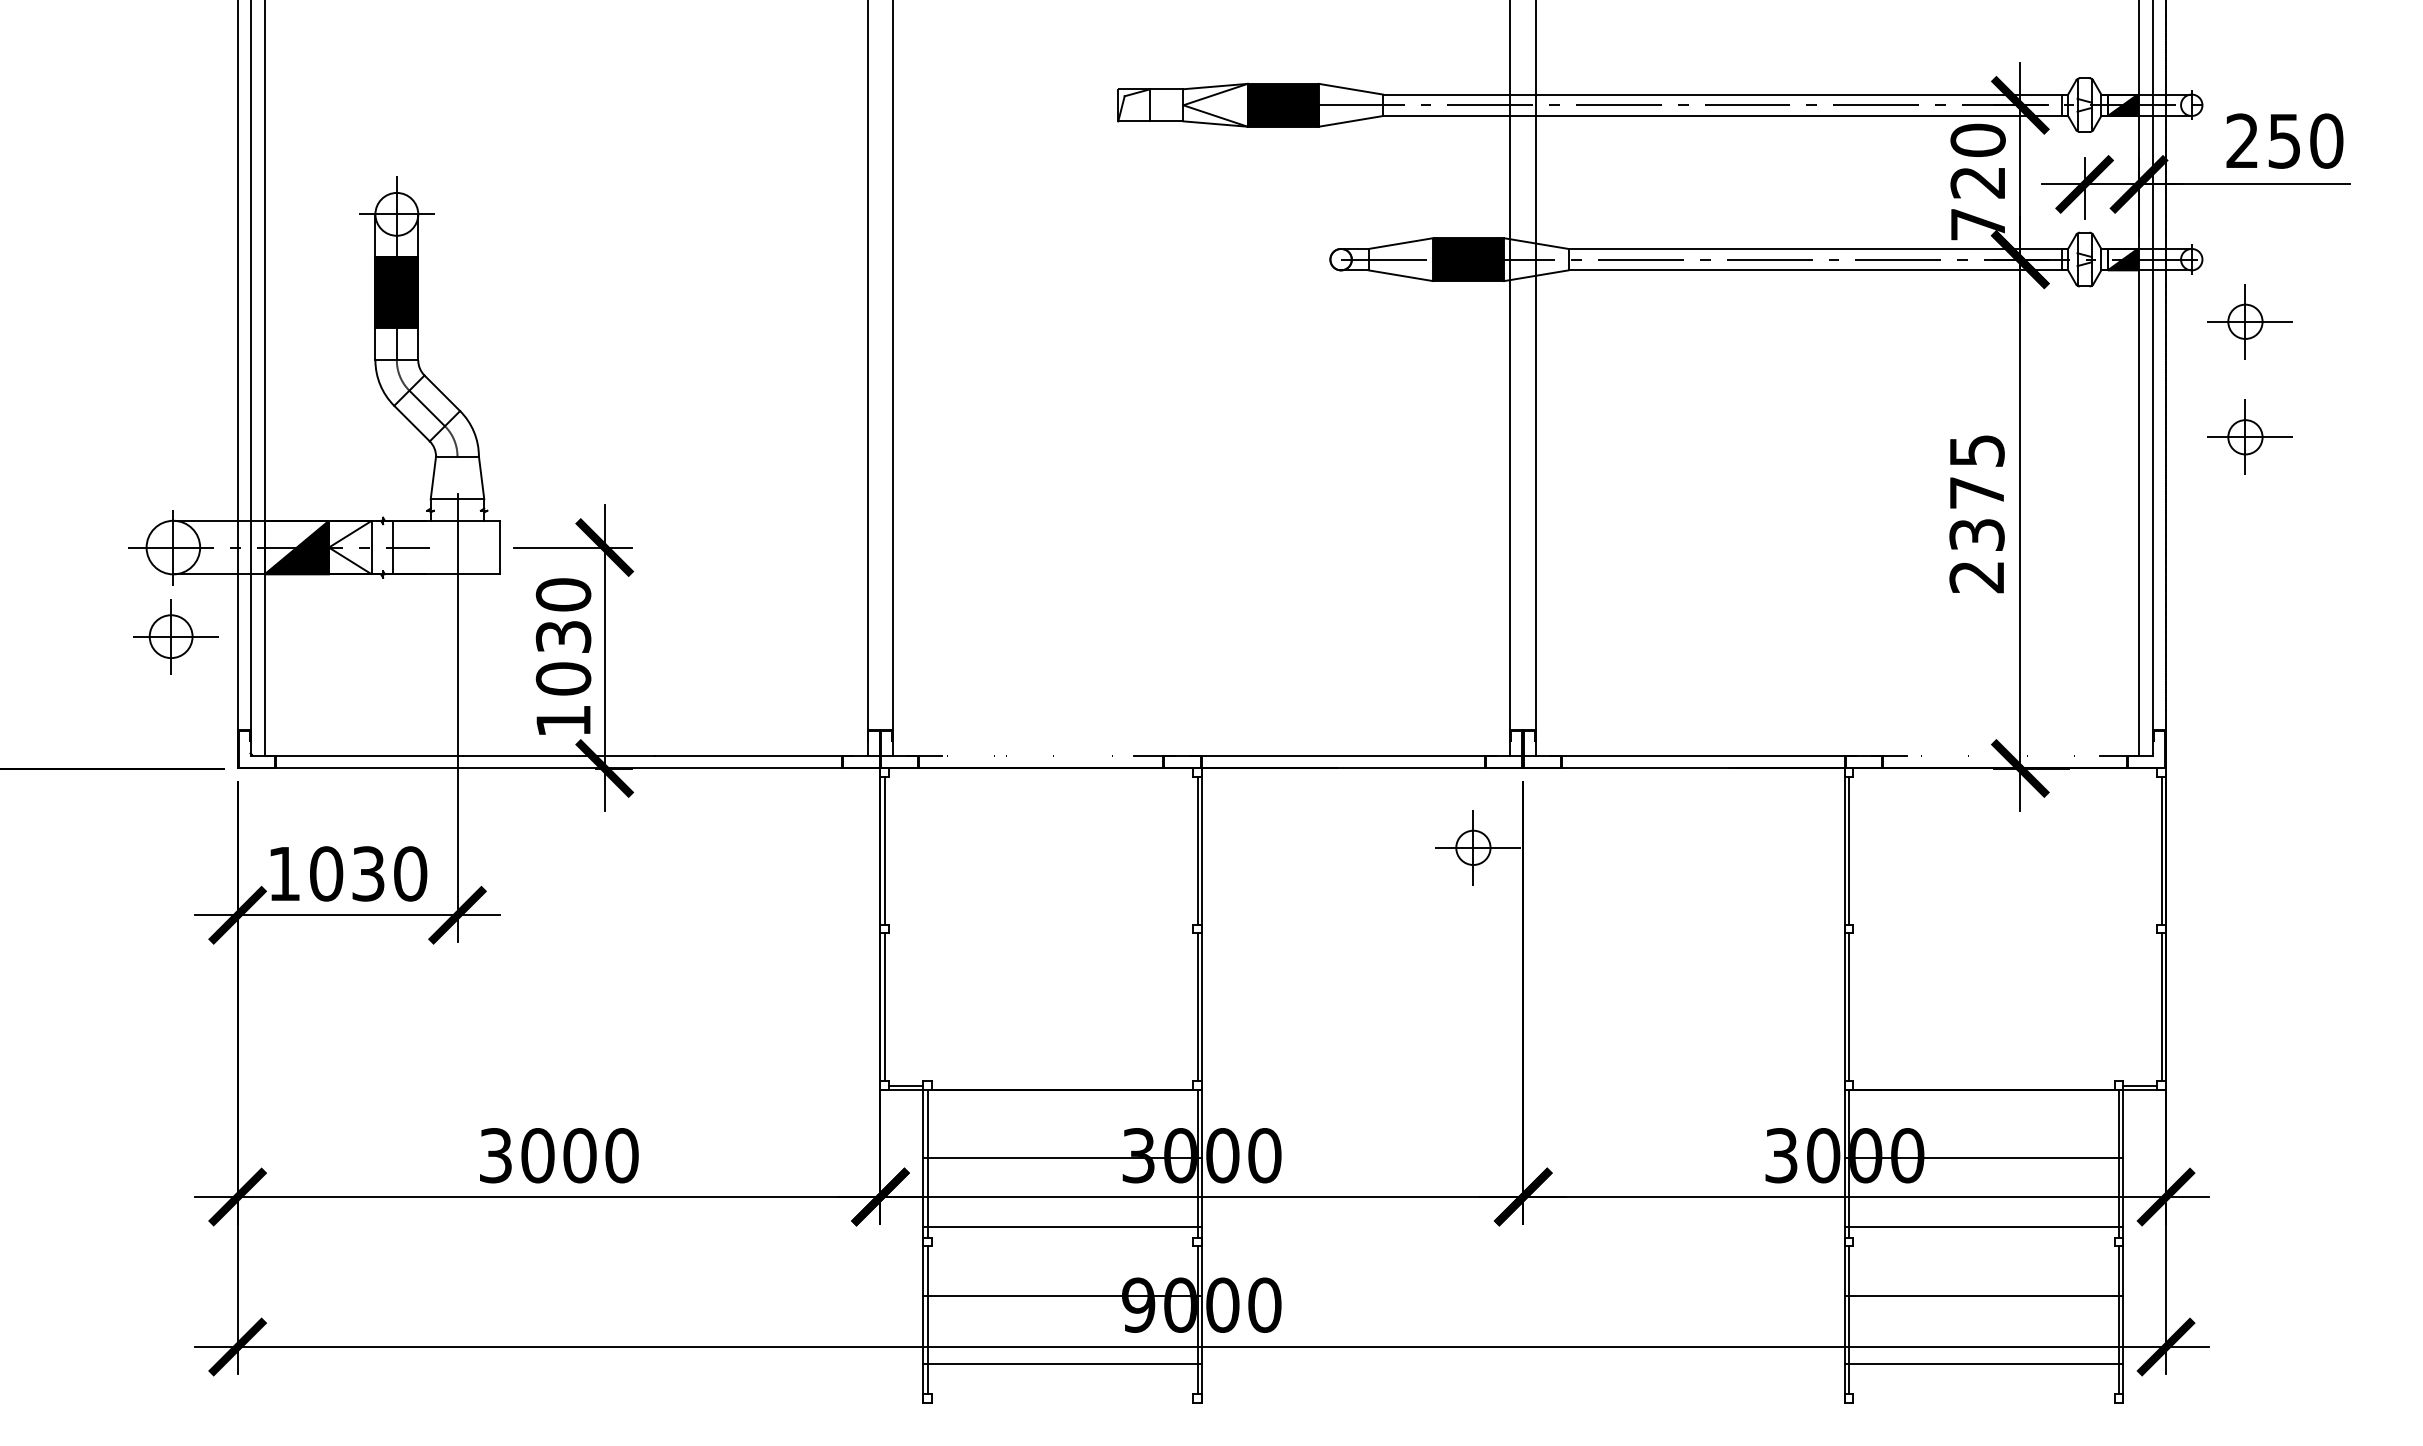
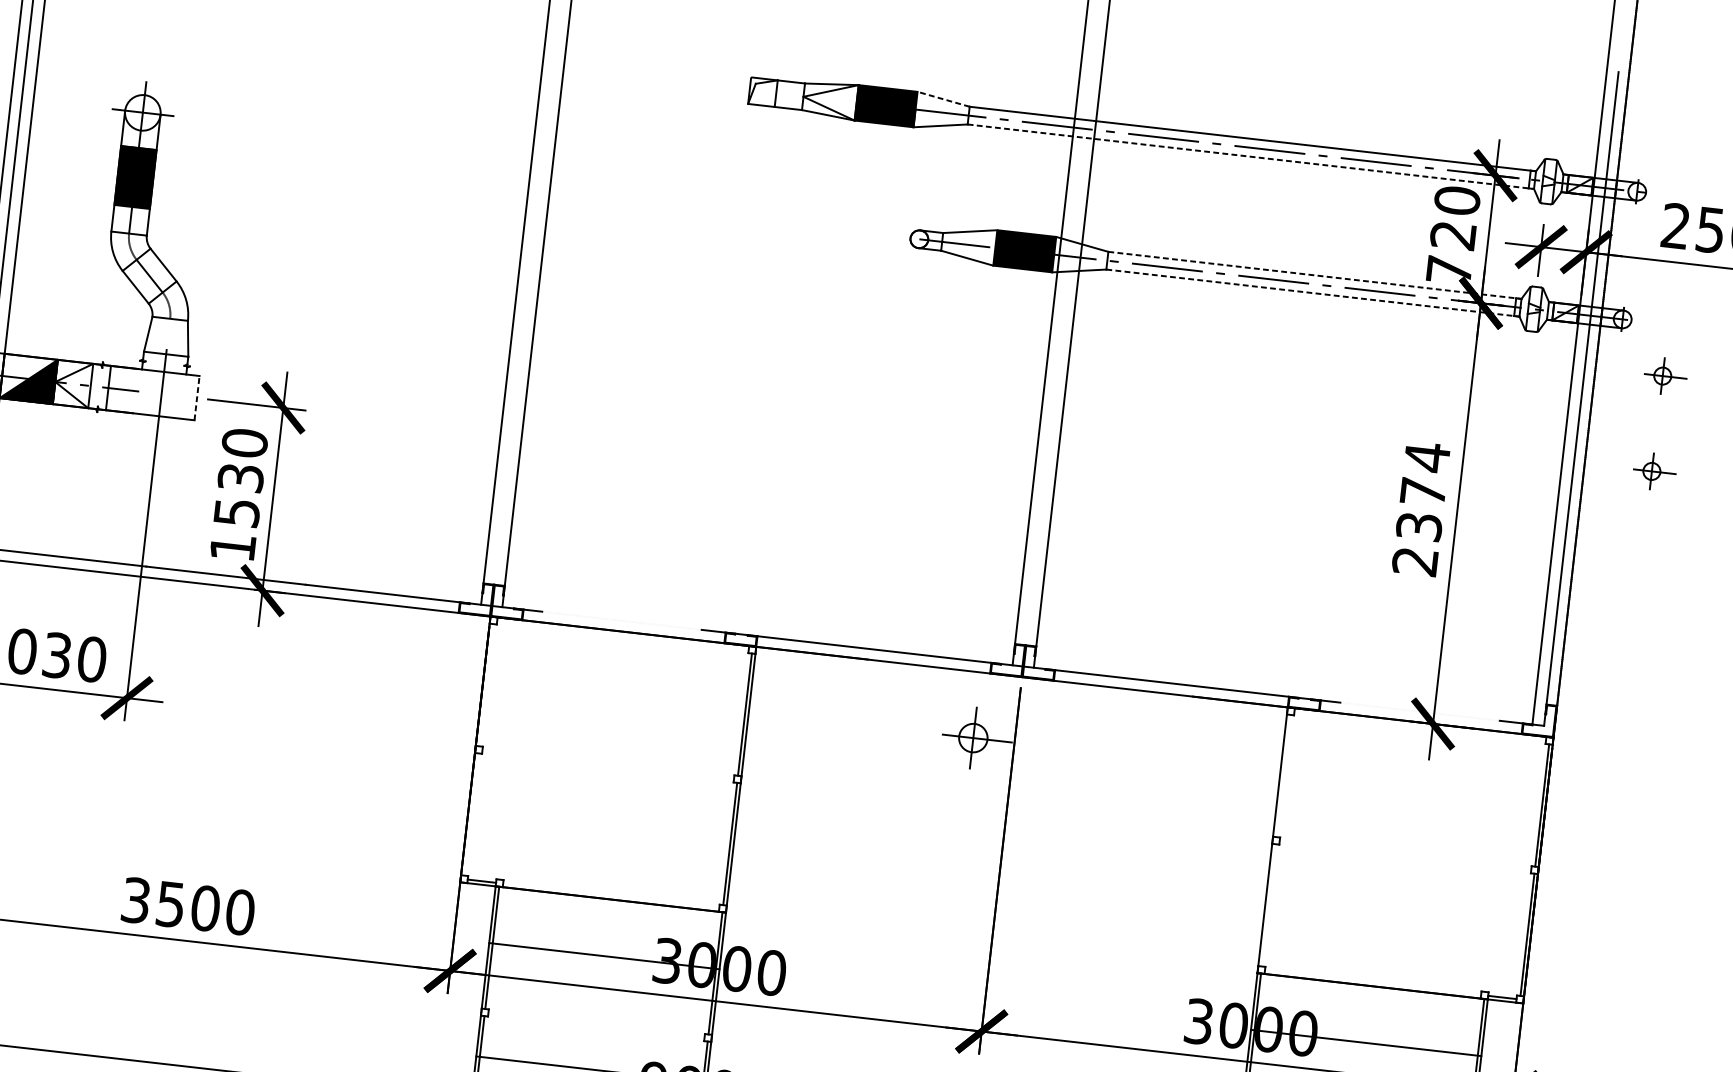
line: (1351, 89) -> (943, 99), solid -> dashed
fill: (2122, 105) -> (1579, 185), removed
line: (1726, 116) -> (1251, 157), solid -> dashed
line: (1818, 248) -> (1315, 275), solid -> dashed
fill: (2122, 259) -> (1565, 312), removed
line: (1818, 270) -> (1313, 293), solid -> dashed
part: (2249, 321) -> (1664, 375), size x0.6
part: (2249, 436) -> (1653, 471), size x0.6
text: (1977, 450) -> (1427, 457), 2375 -> 2374
line: (500, 547) -> (197, 398), solid -> dashed
text: (563, 678) -> (236, 512), 1030 -> 1530
line: (884, 850) -> (486, 684), removed
line: (1848, 850) -> (1283, 775), removed
line: (884, 1007) -> (471, 814), removed
line: (1848, 1007) -> (1268, 905), removed
text: (537, 1155) -> (170, 904), 3000 -> 3500
line: (1062, 1226) -> (597, 1012), removed

